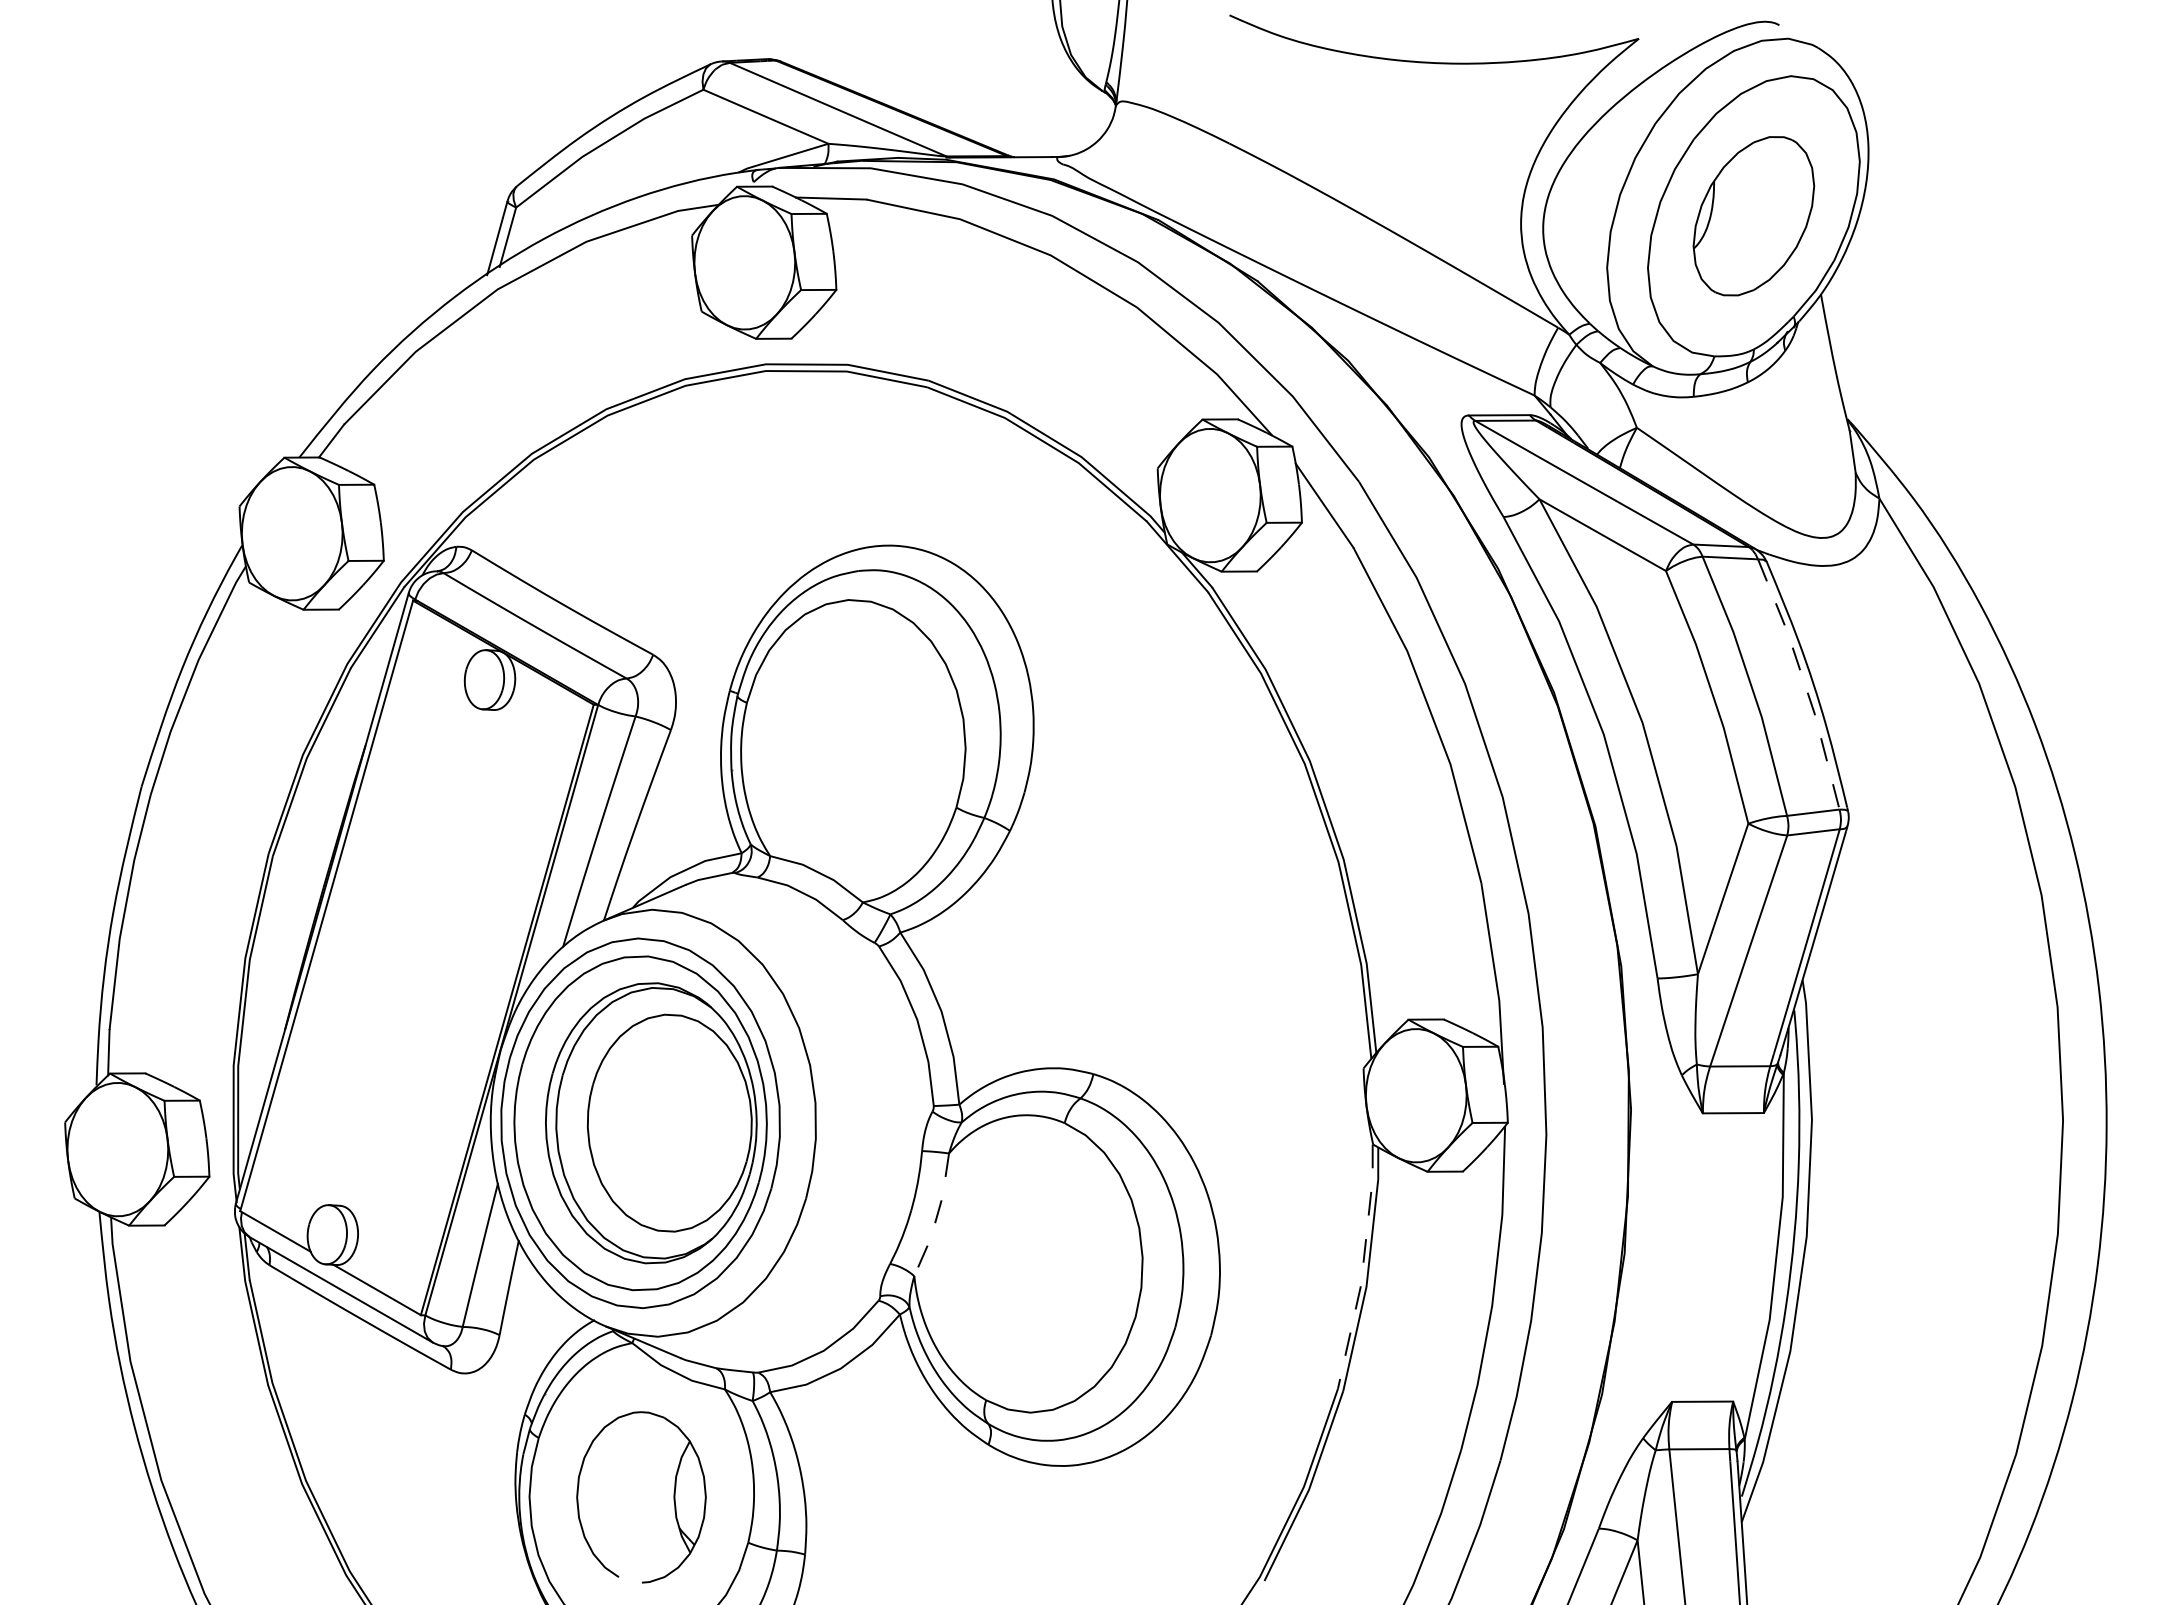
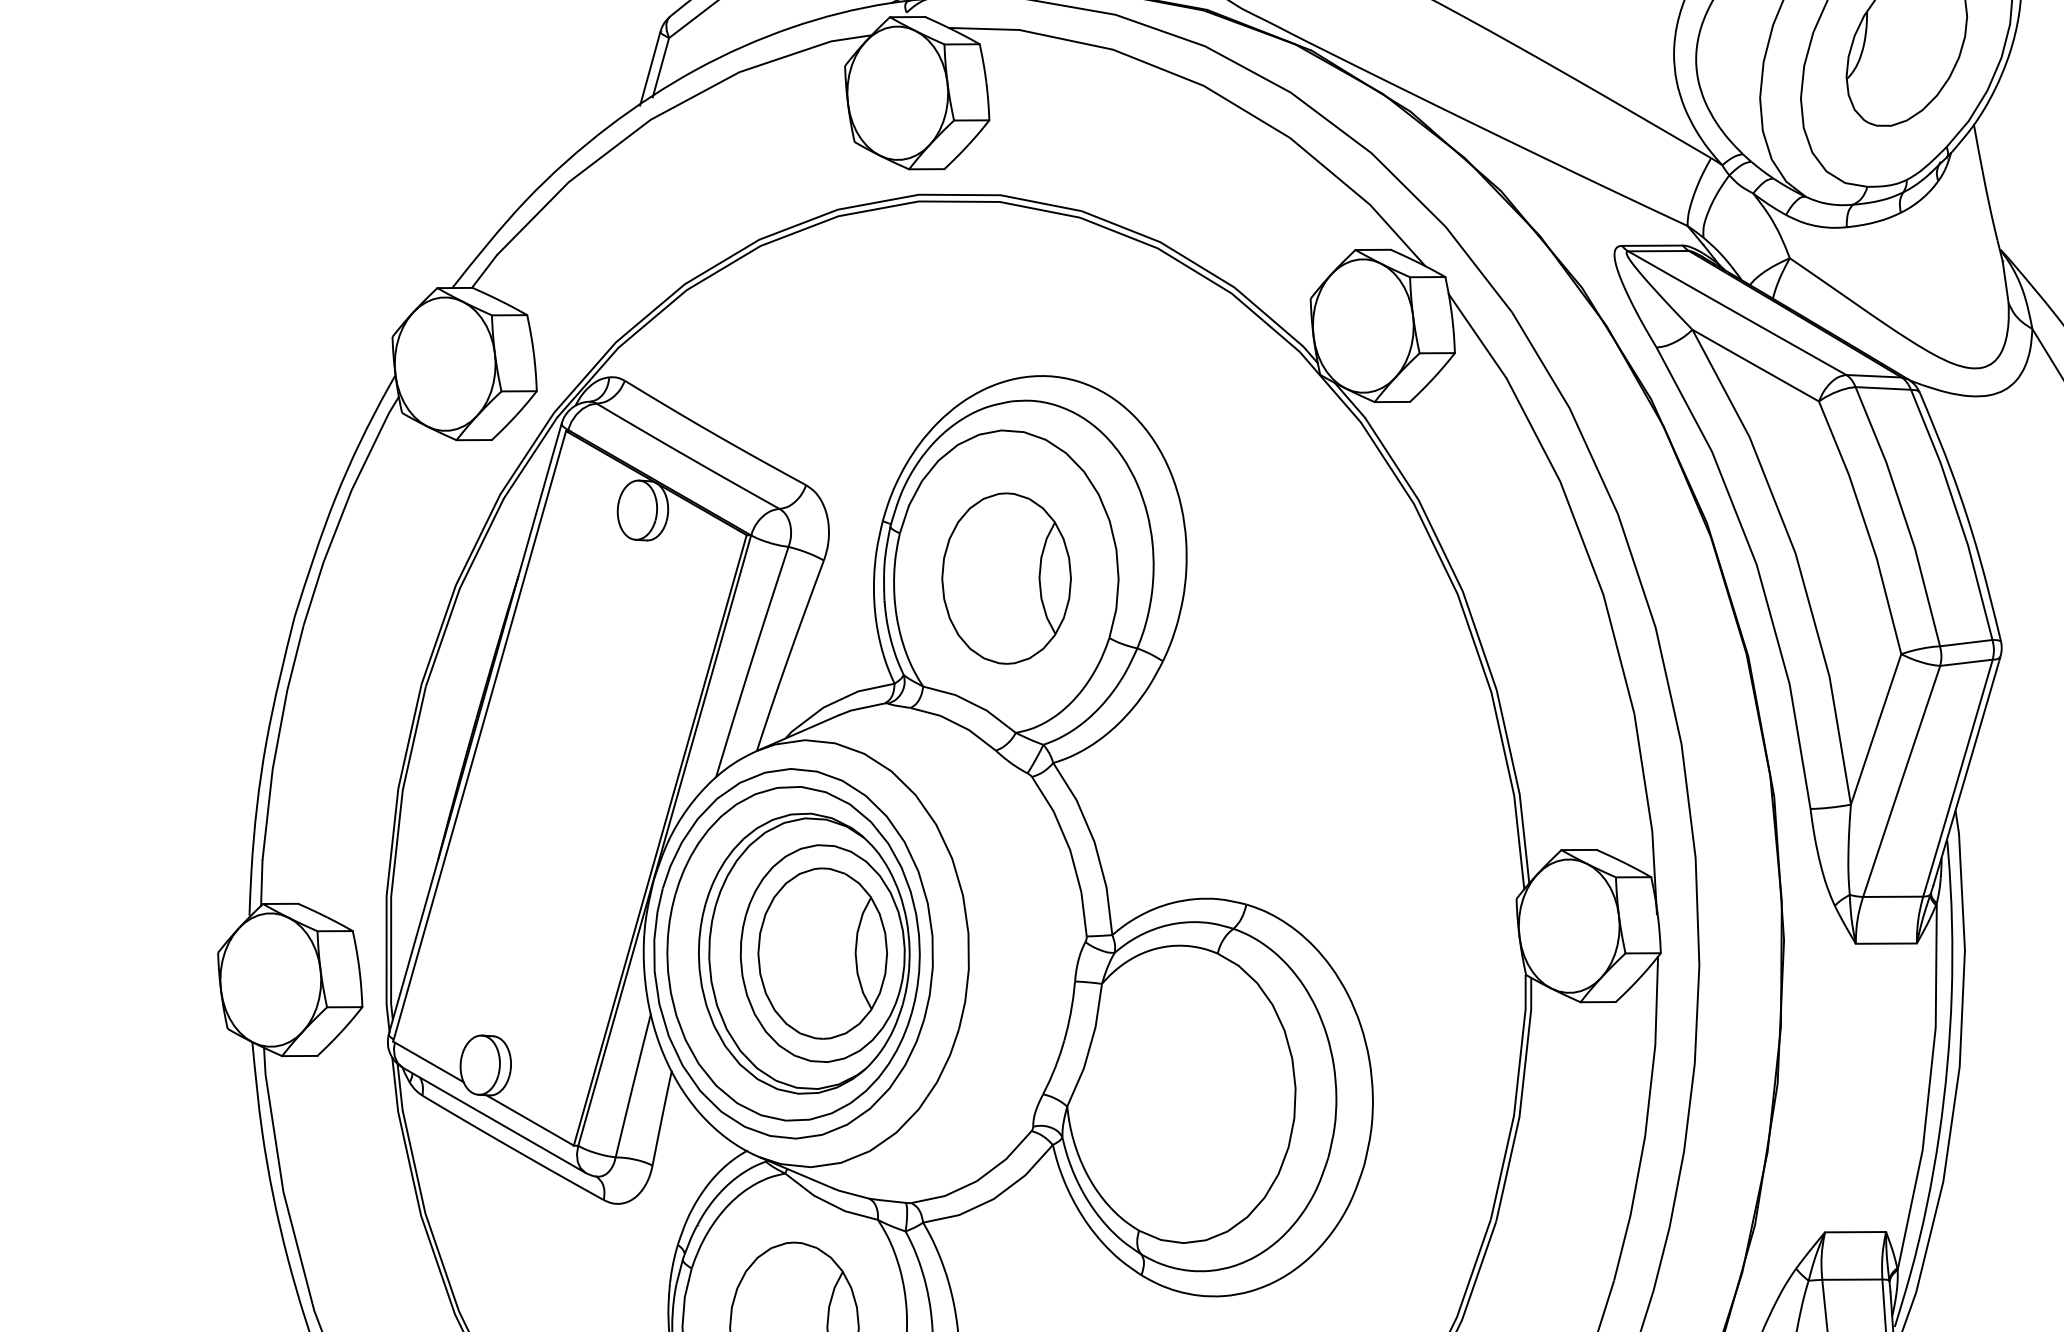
line: (1804, 683) -> (1957, 513), dashed -> solid
part: (853, 748) -> (1006, 578), added
part: (669, 1123) -> (822, 953), added
line: (936, 1216) -> (1089, 1046), dashed -> solid
line: (1362, 1267) -> (1515, 1097), dashed -> solid

